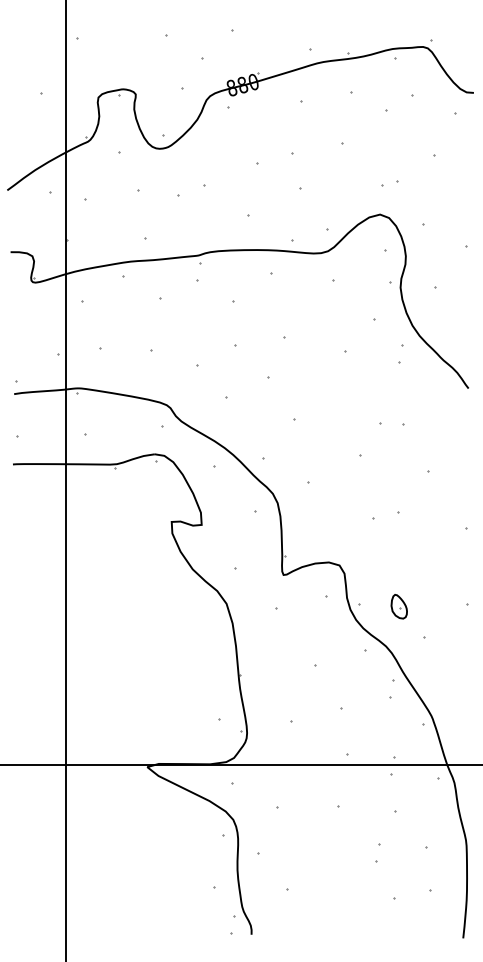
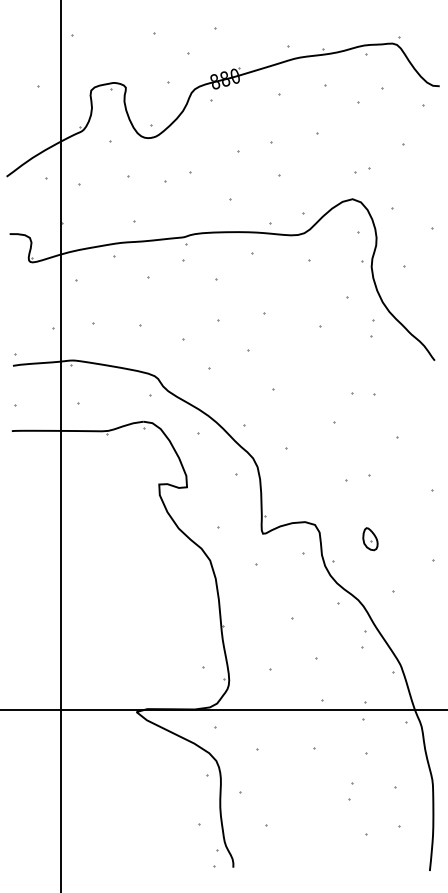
part: (399, 607) -> (370, 539), moved

